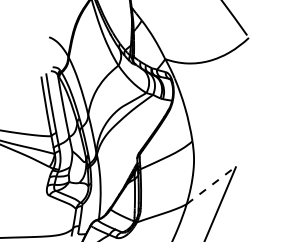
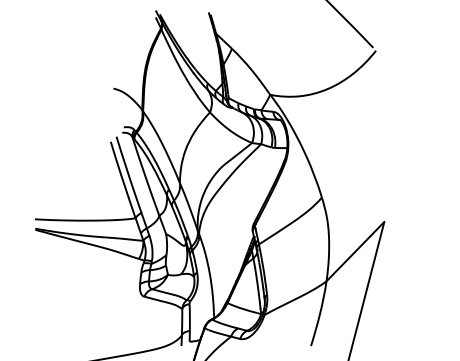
line: (211, 185) -> (355, 251), dashed -> solid

